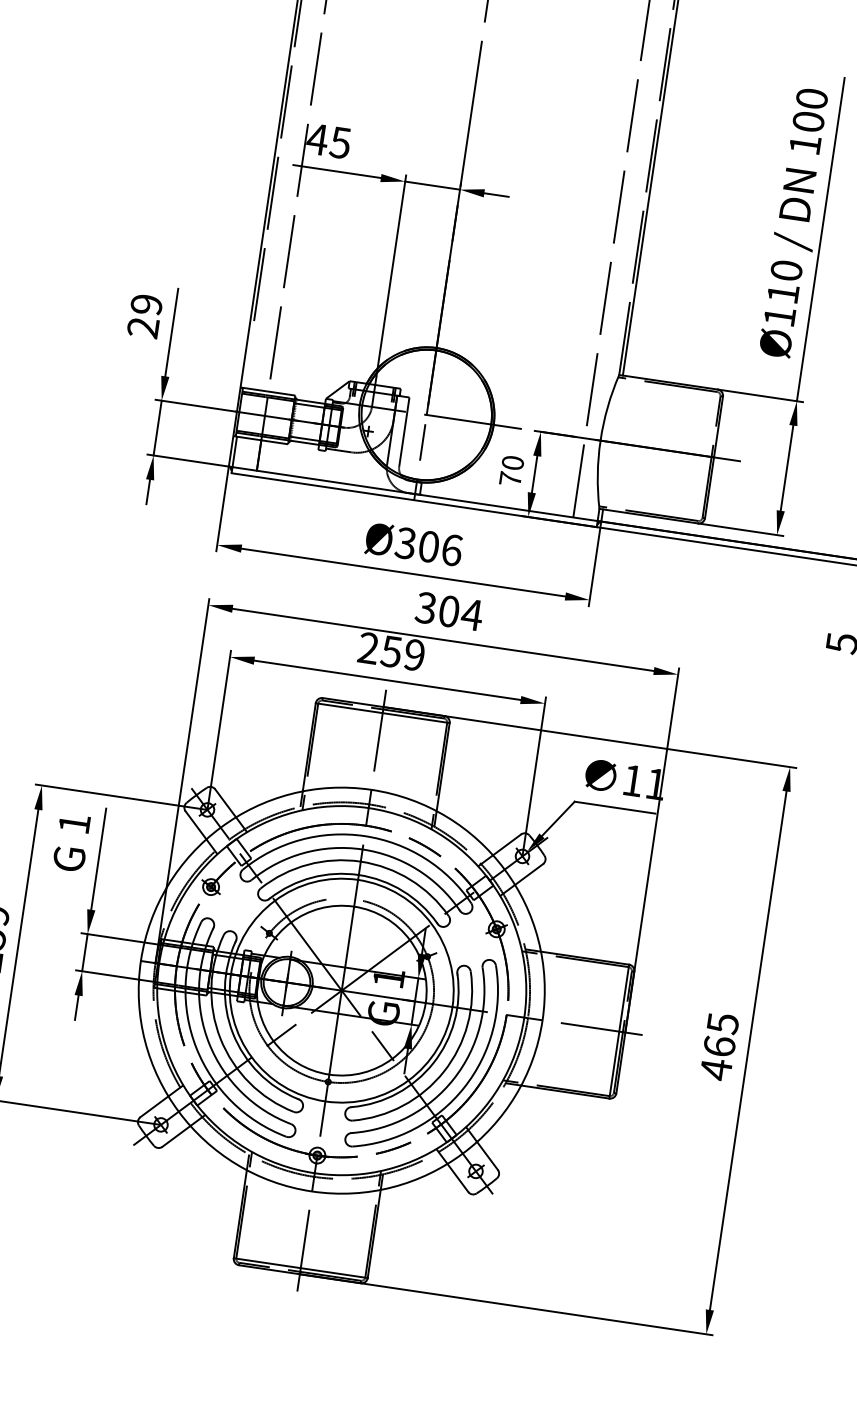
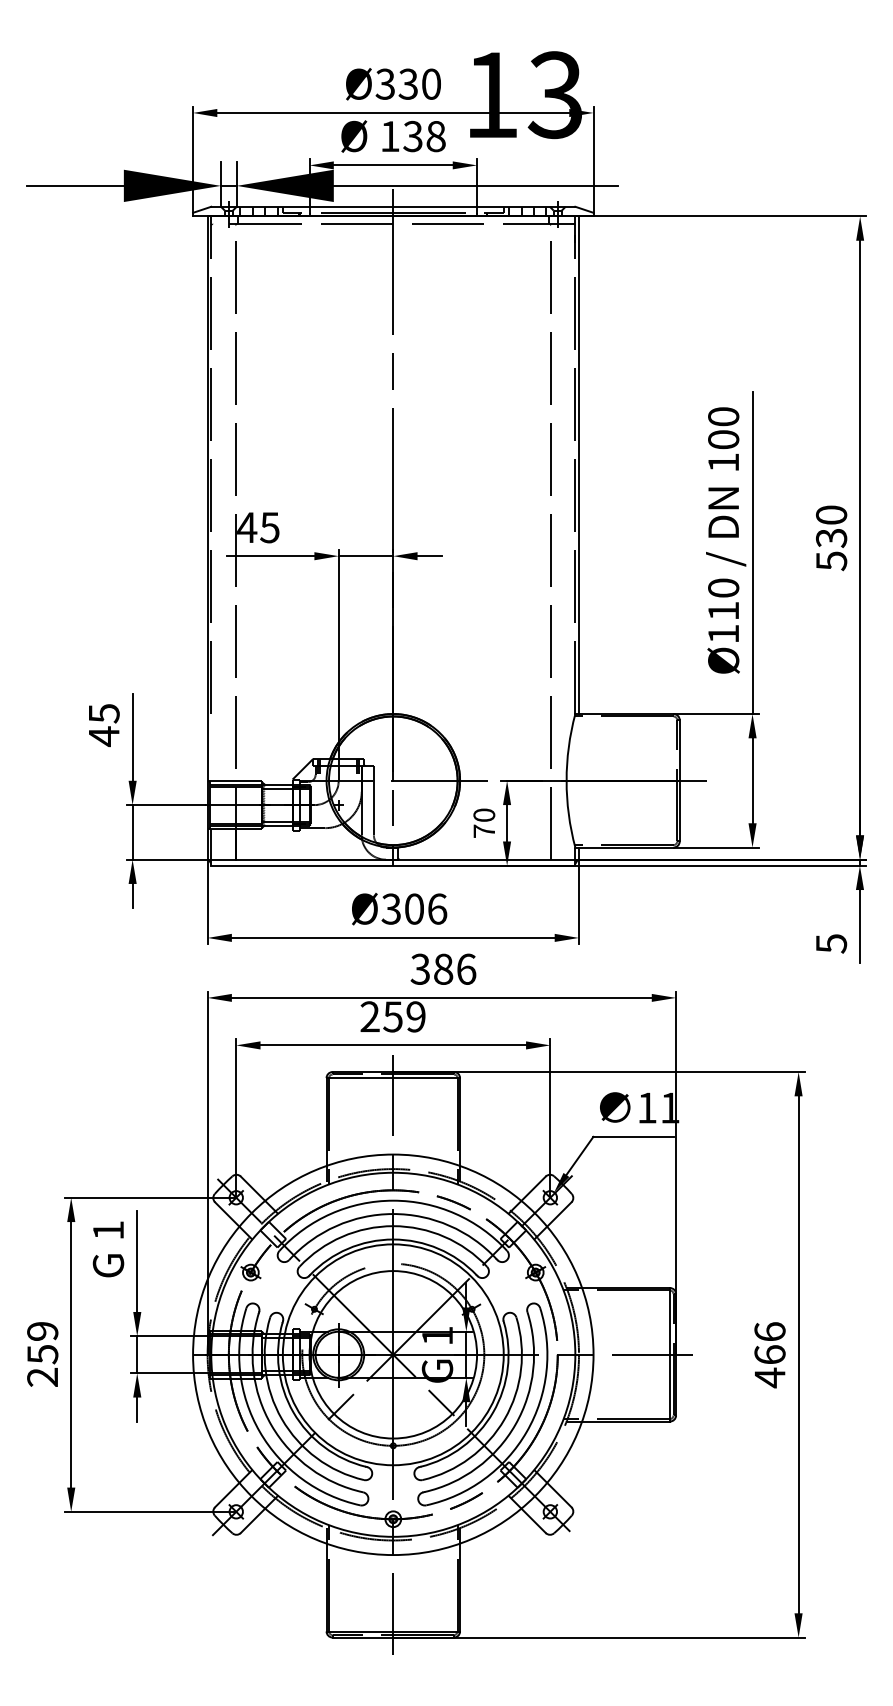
text: (144, 316) -> (103, 725), 29 -> 45
text: (461, 612) -> (455, 968), 304 -> 386
text: (722, 1023) -> (769, 1331), 465 -> 466

